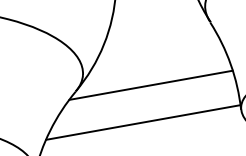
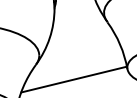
line: (150, 84) -> (76, 58), removed

